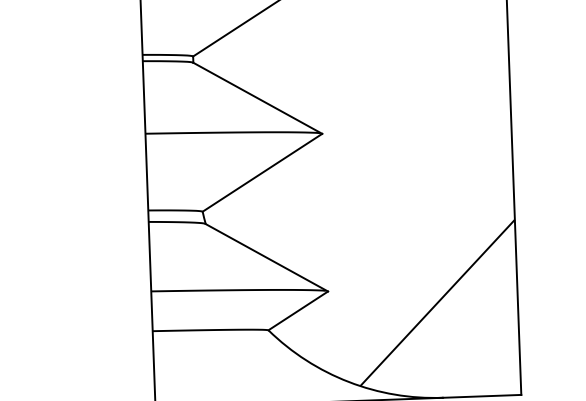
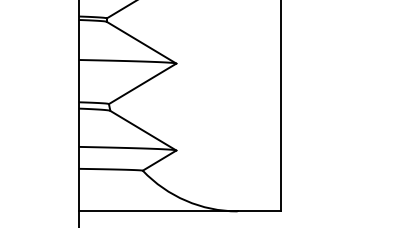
hatch: (437, 301) -> (236, 158), removed

